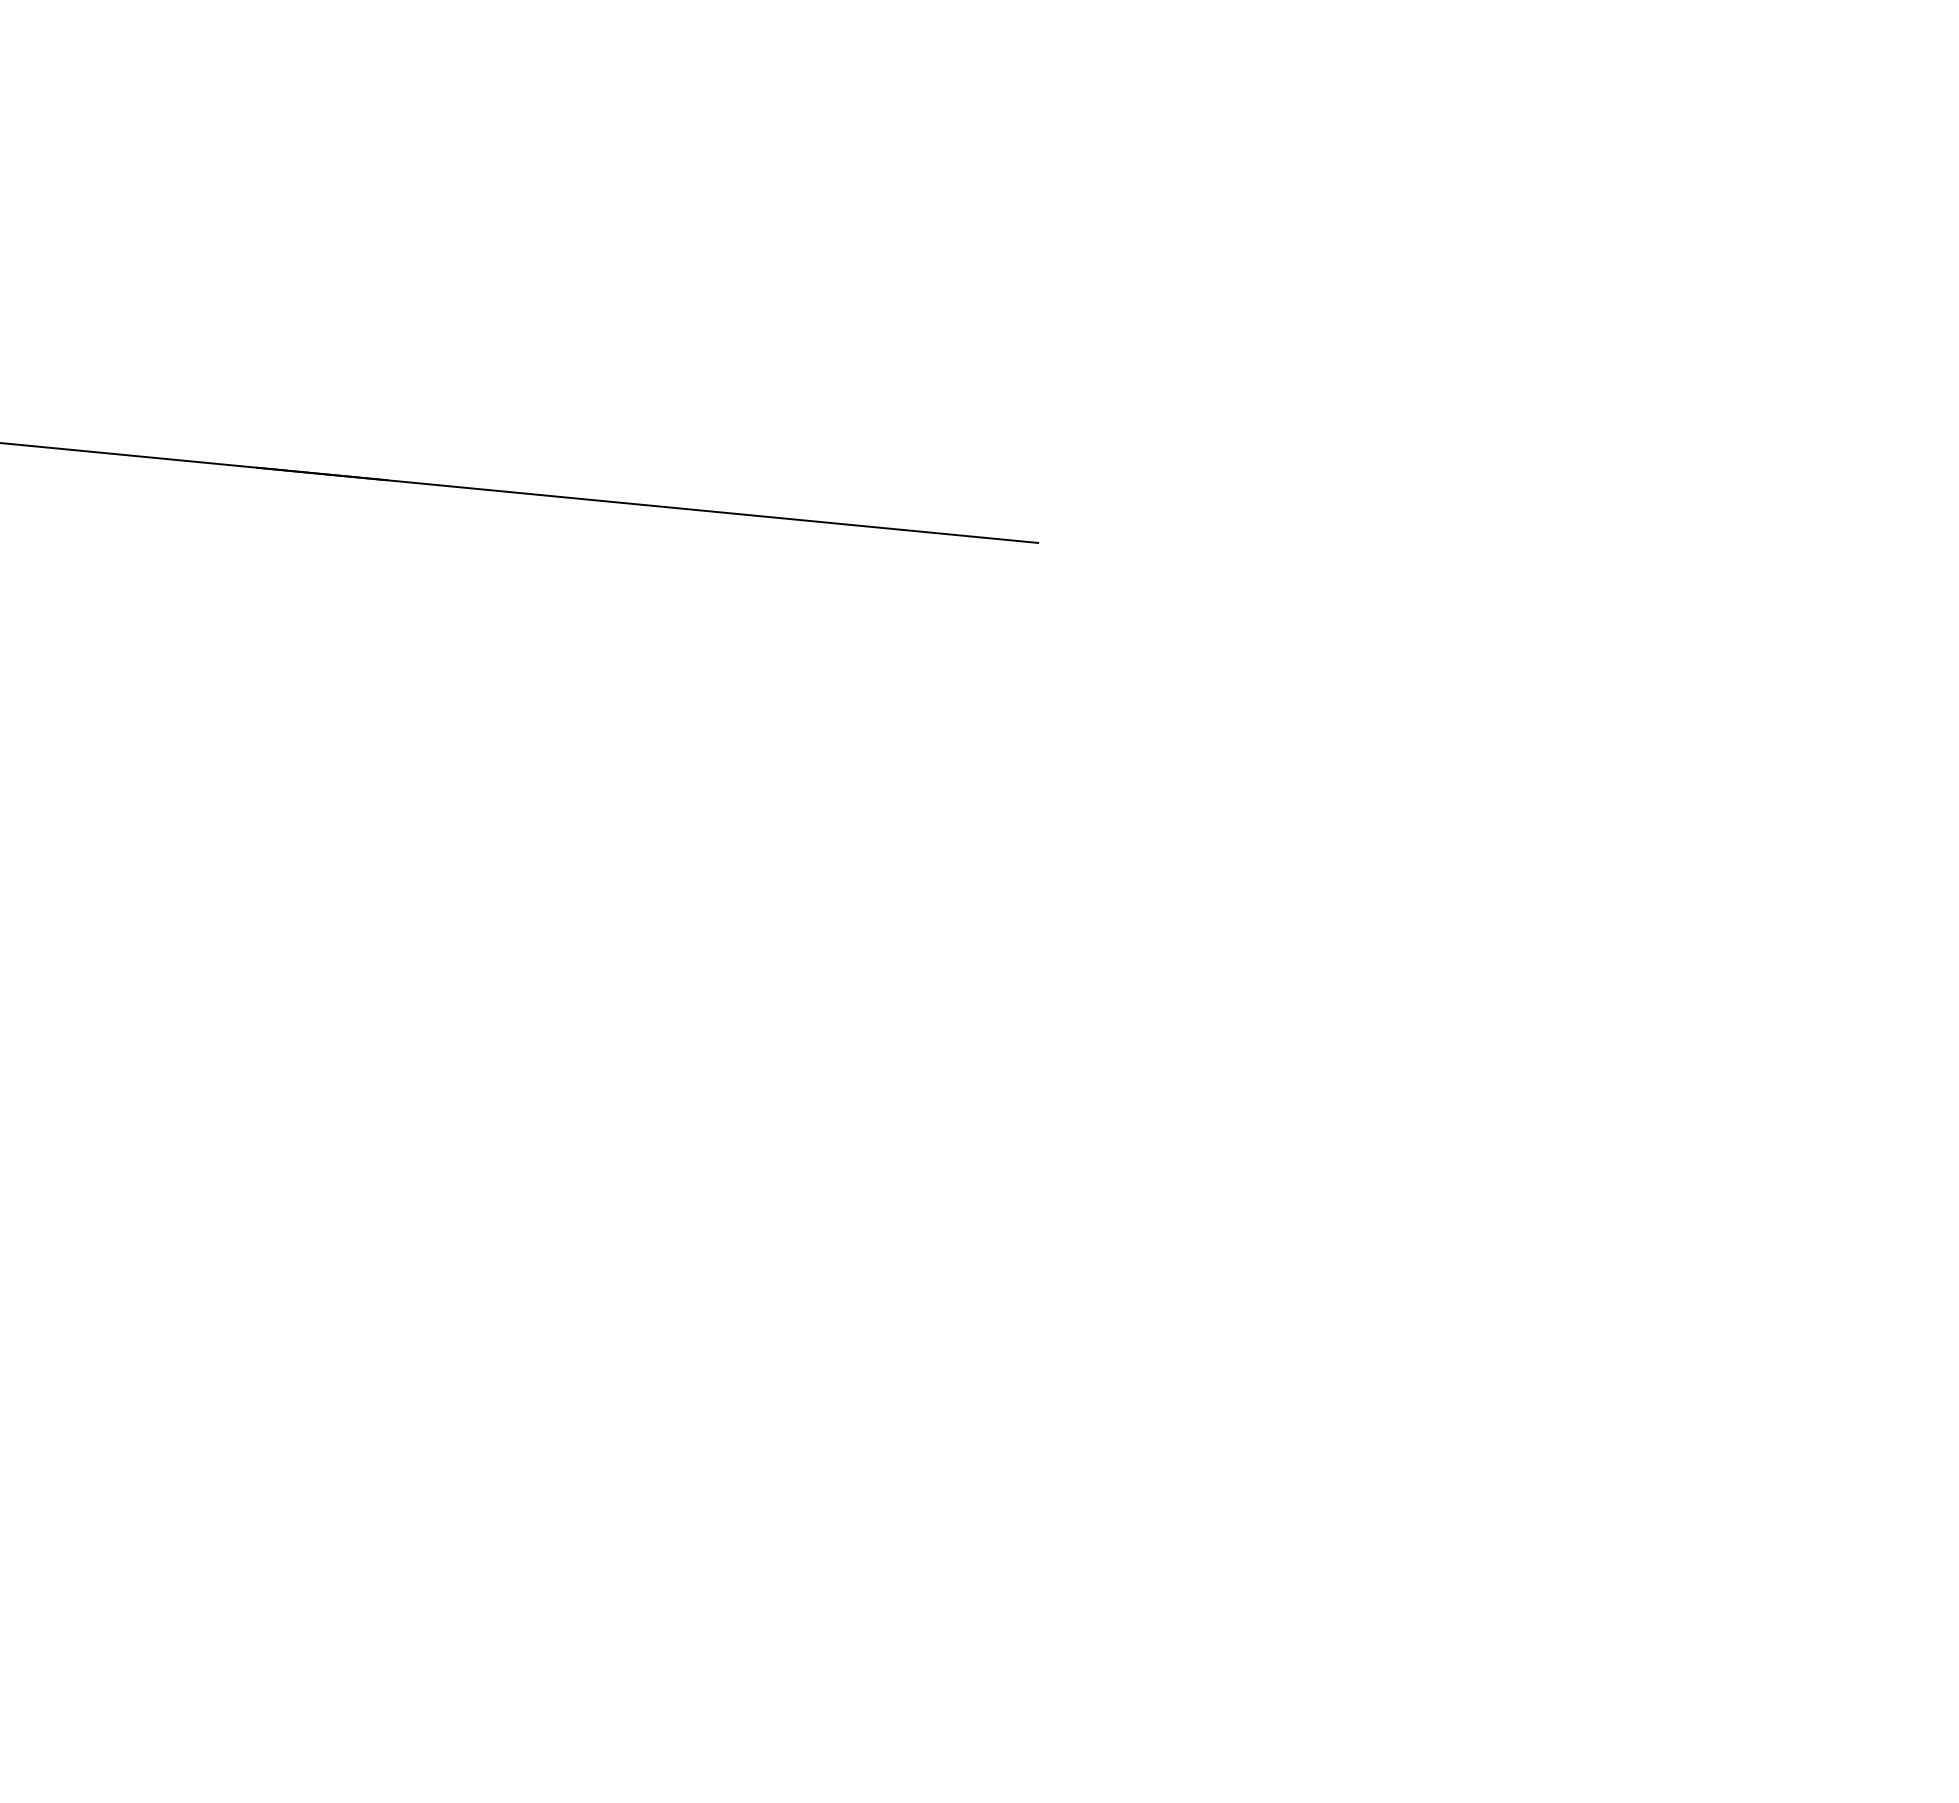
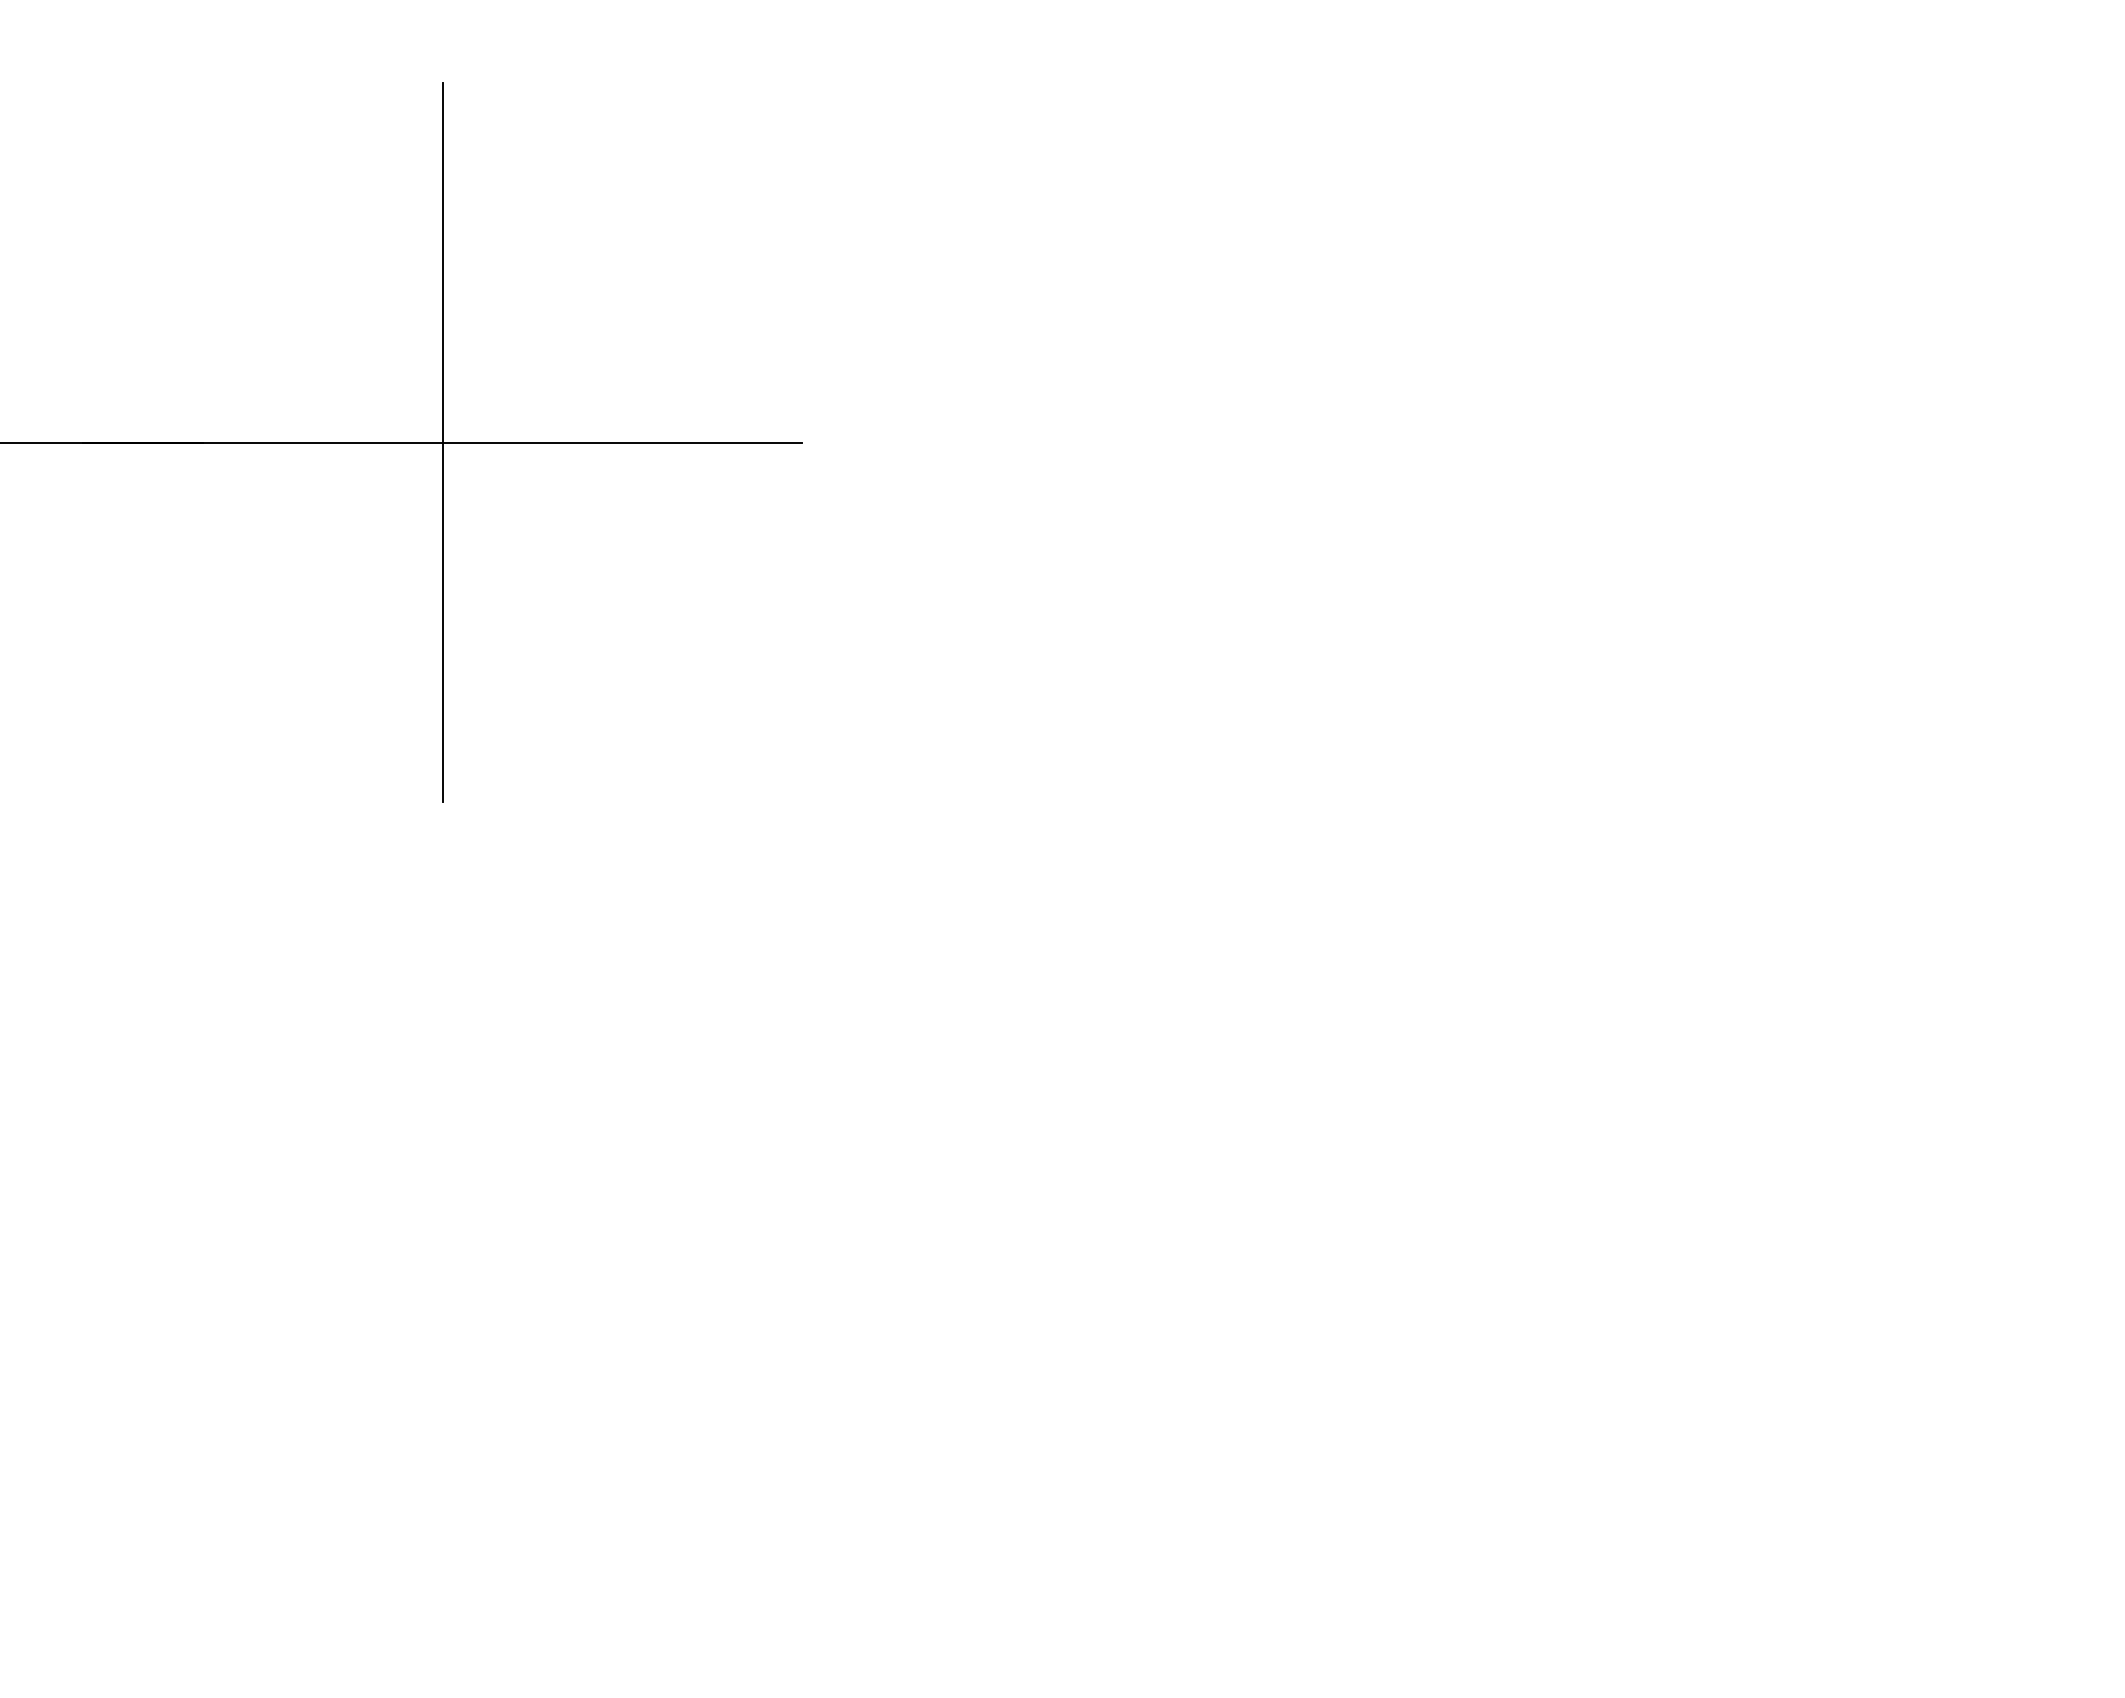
line: (647, 505) -> (442, 442), added

